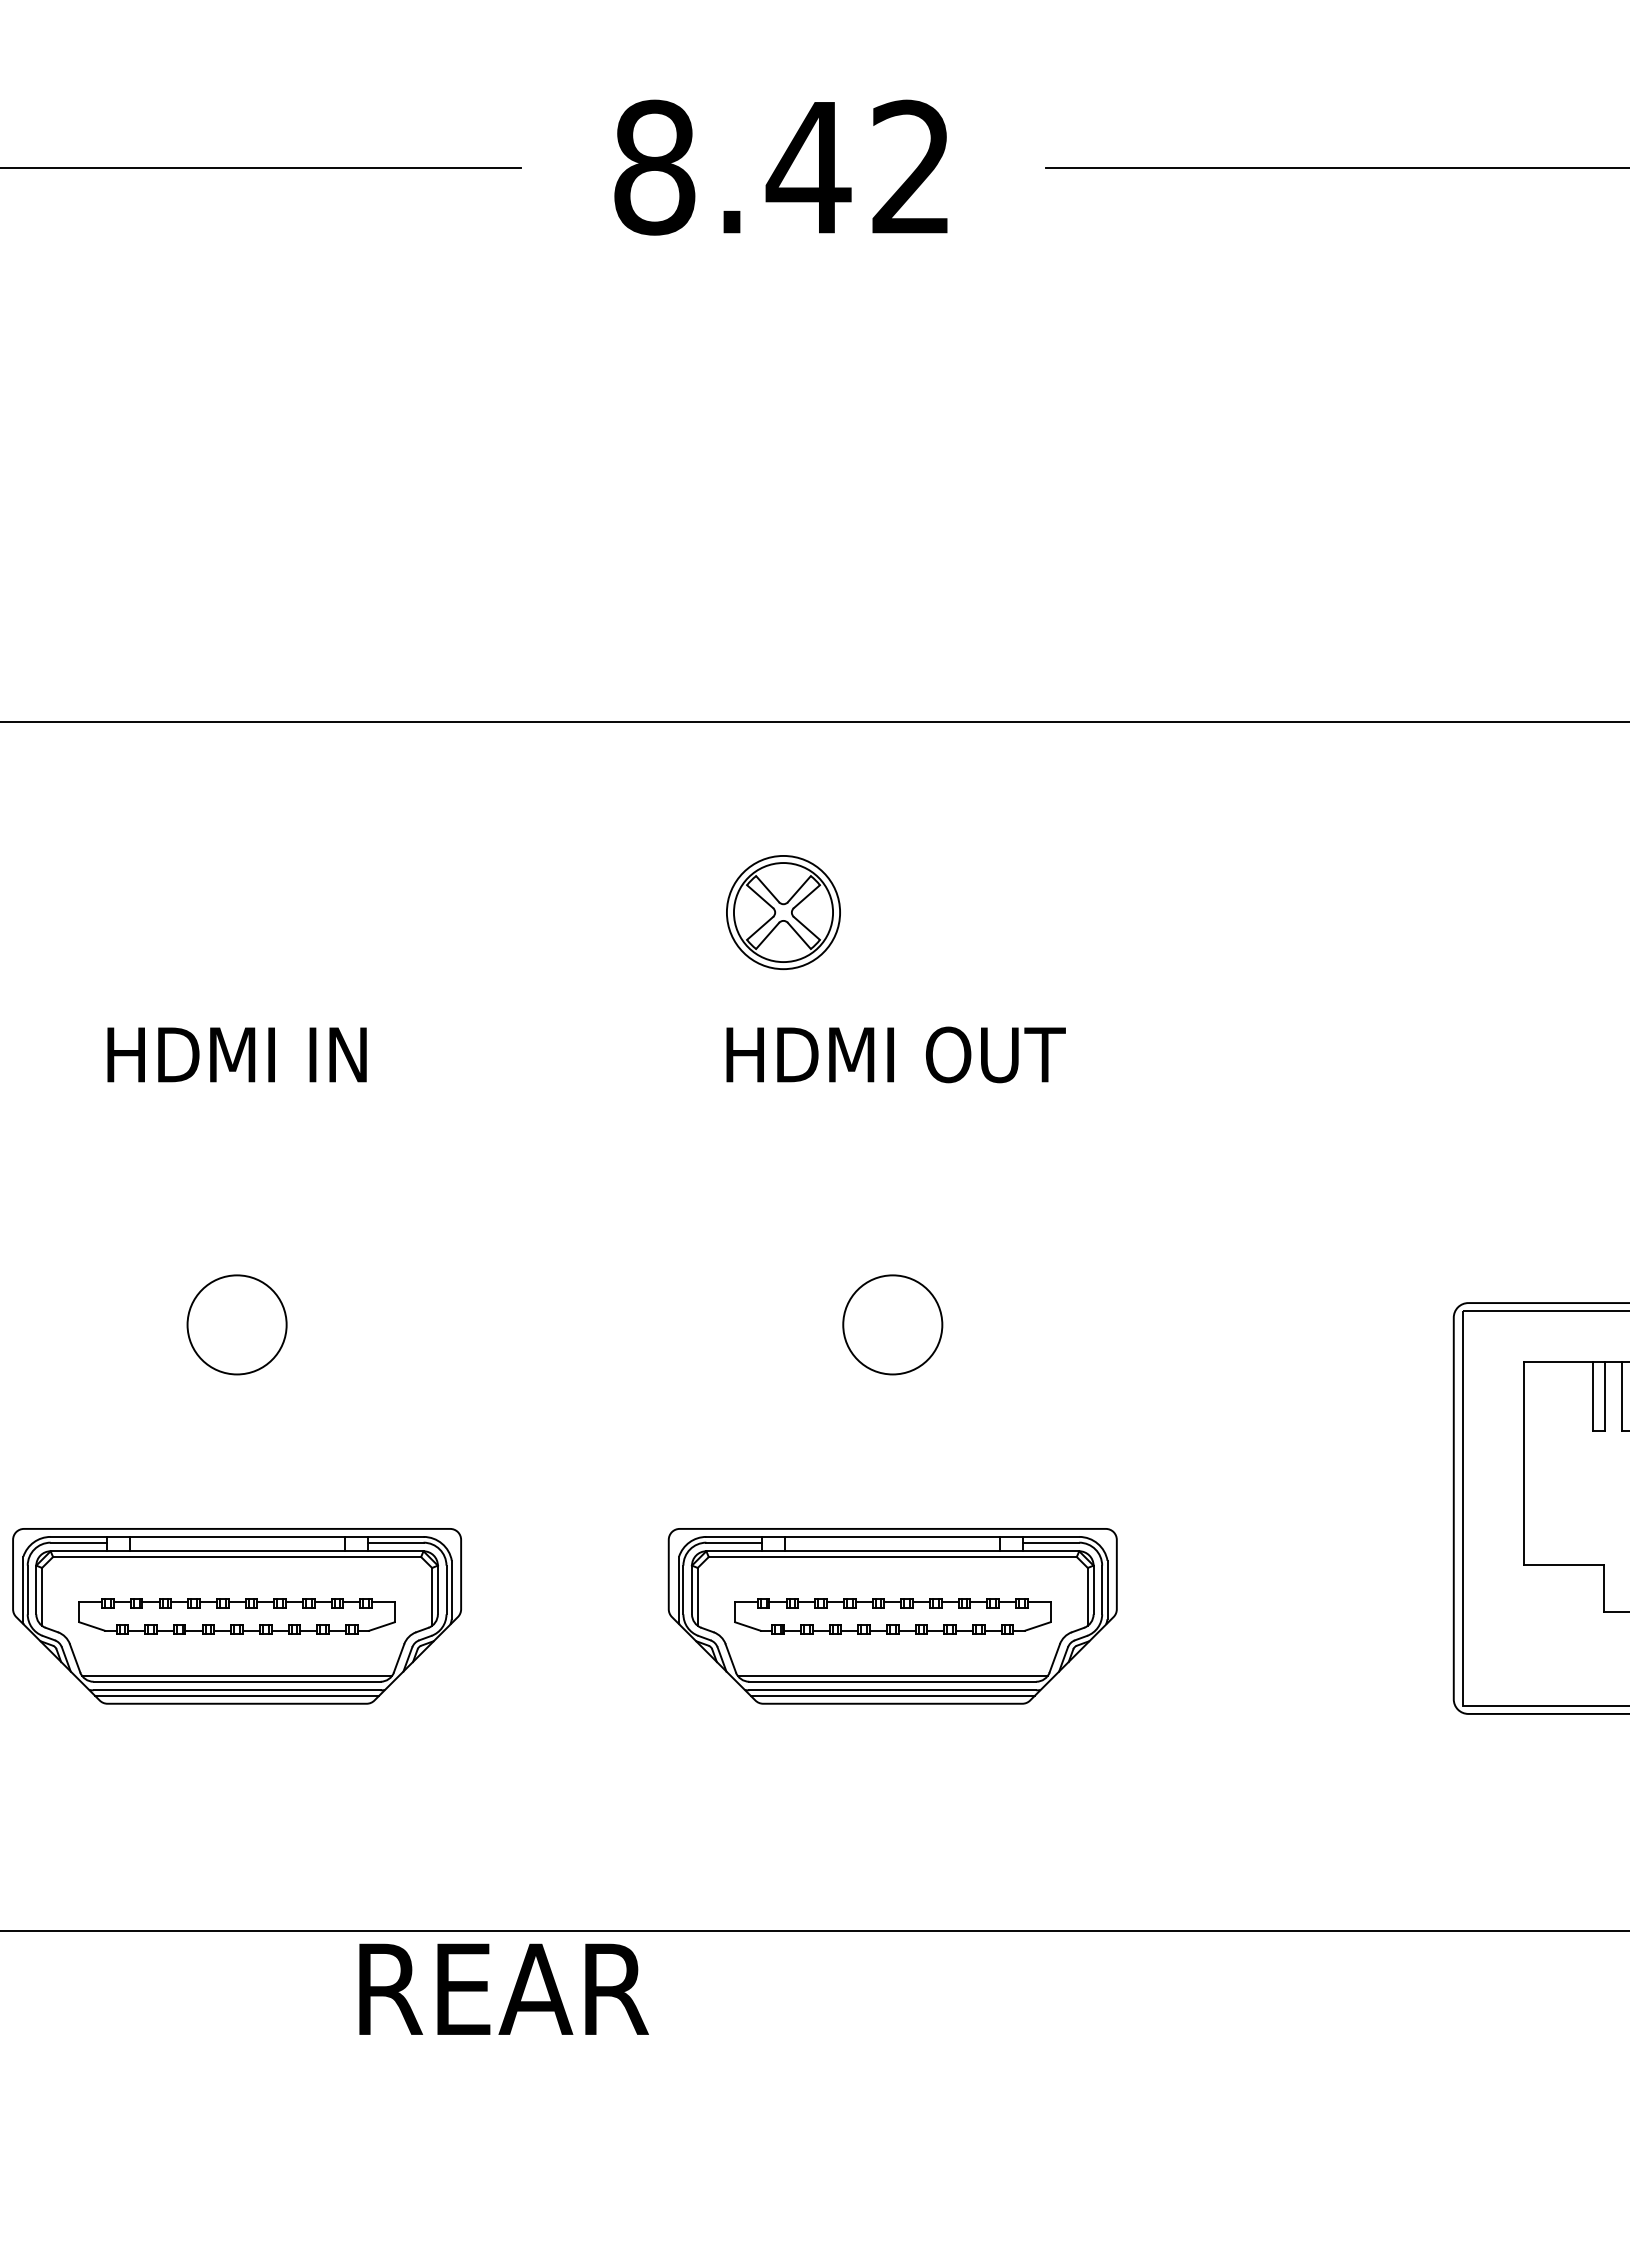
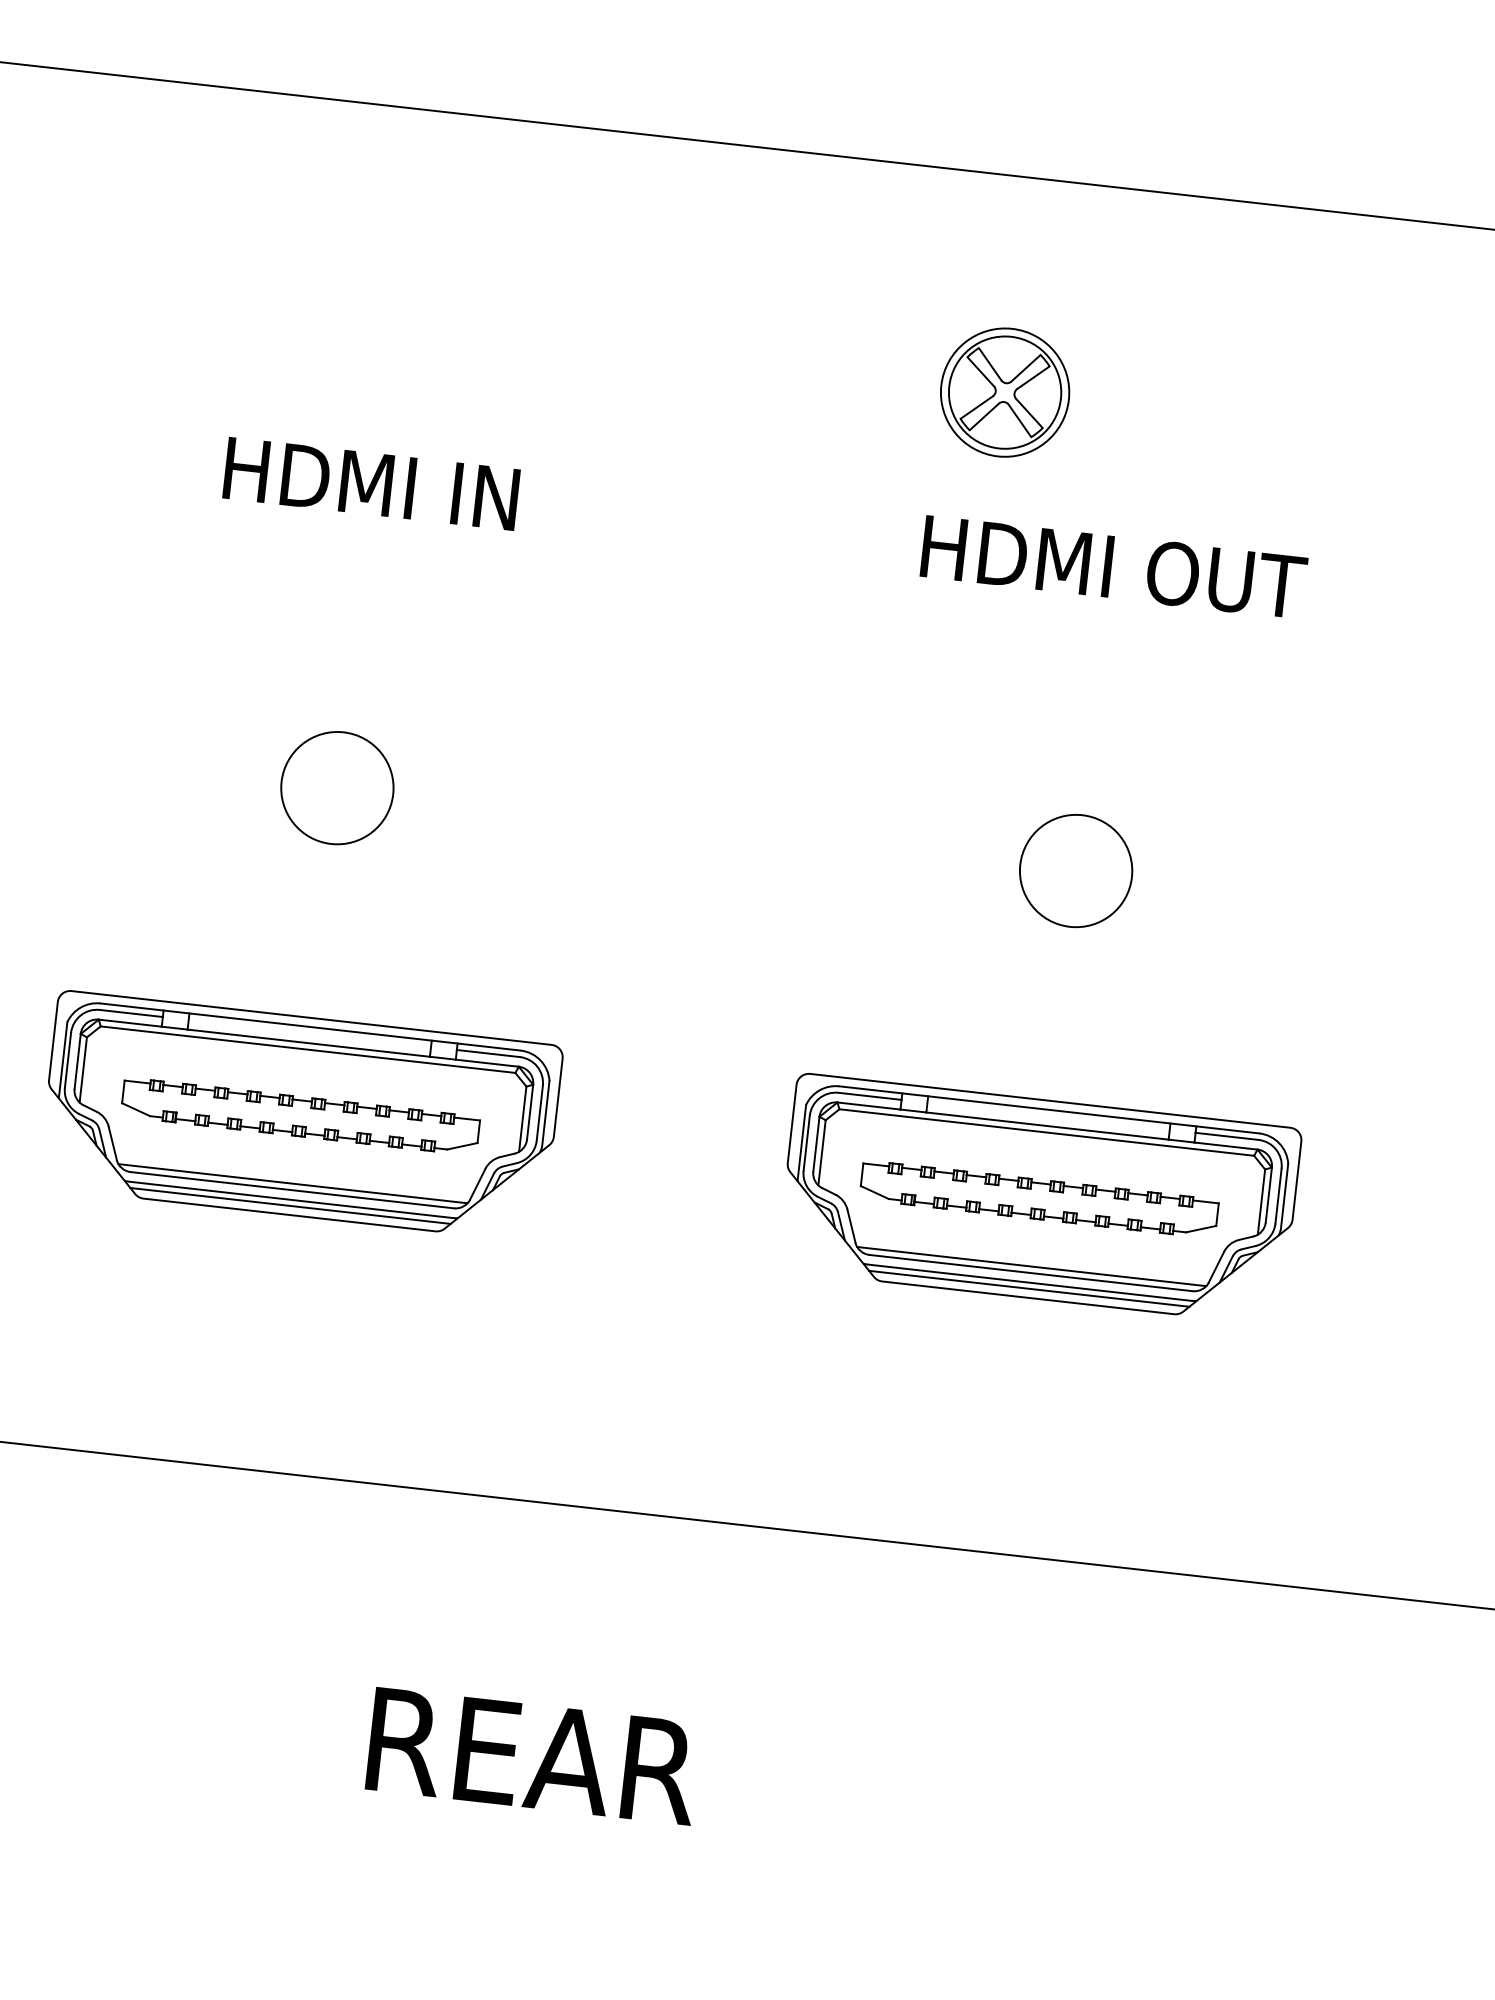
text: (503, 1988) -> (532, 1755), moved

